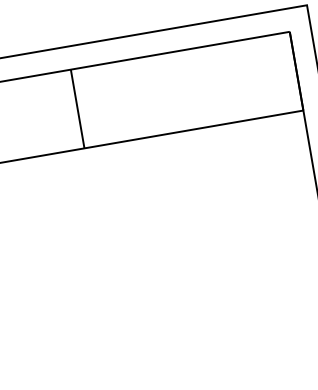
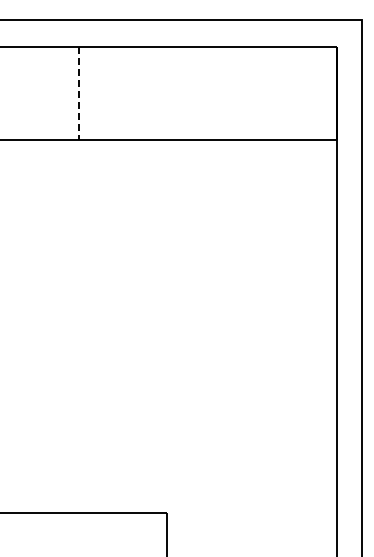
line: (77, 109) -> (78, 94), solid -> dashed

